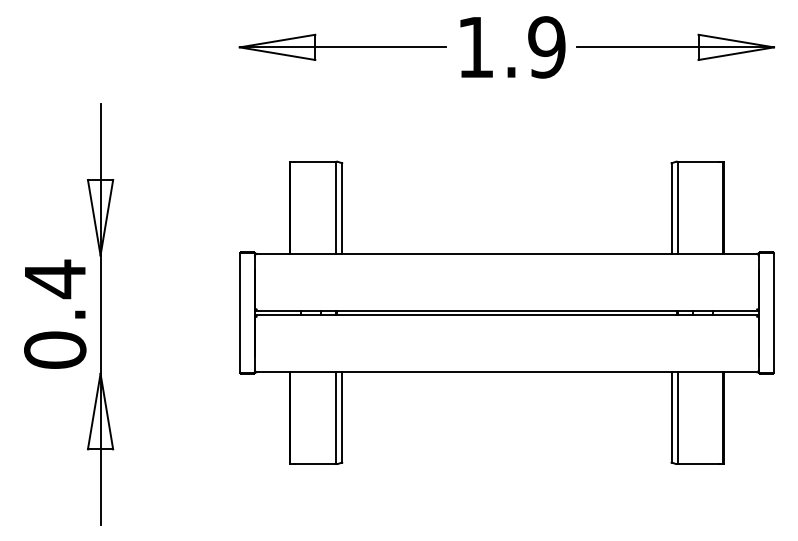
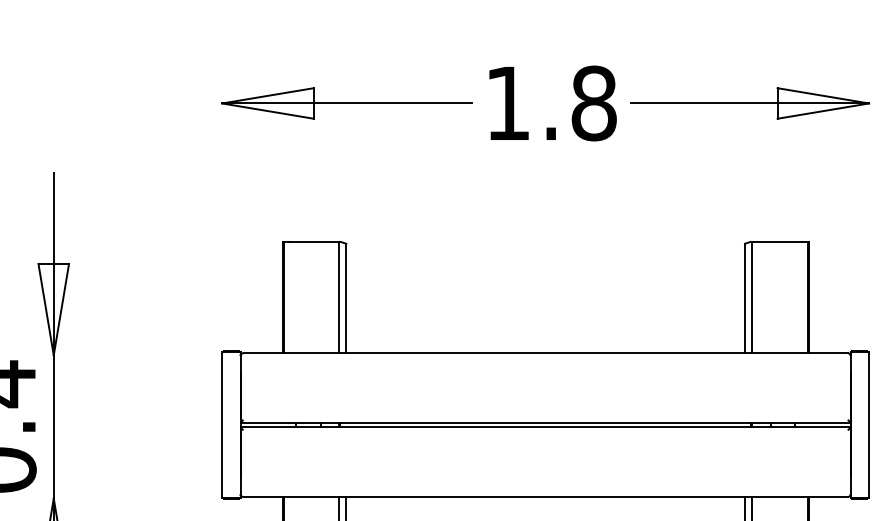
text: (546, 47) -> (593, 103), 1.9 -> 1.8

